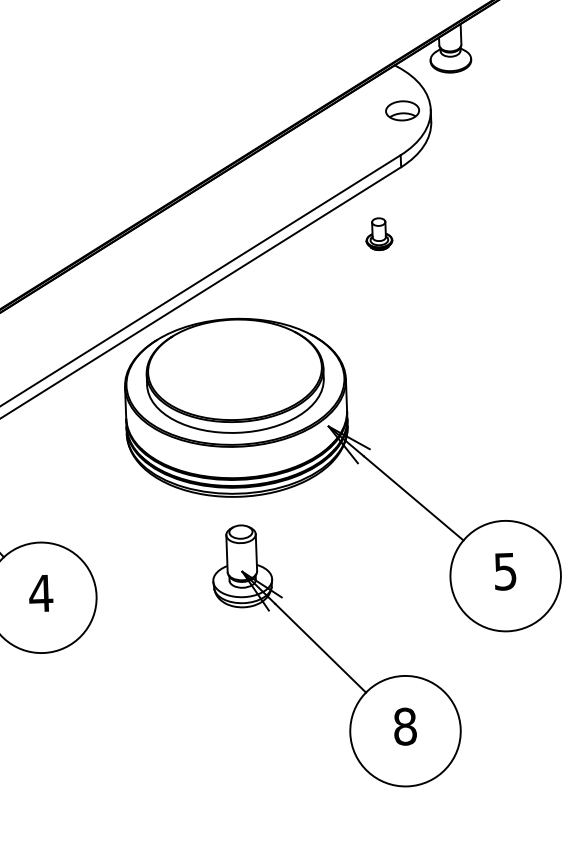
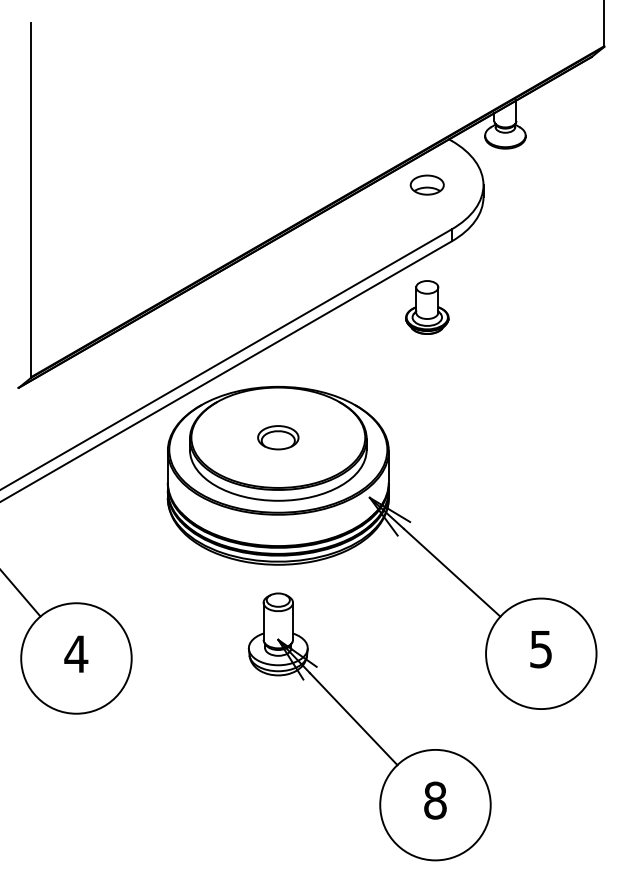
part: (401, 110) -> (426, 184), moved
part: (379, 234) -> (427, 307), size x1.67
part: (235, 369) -> (278, 437), added

